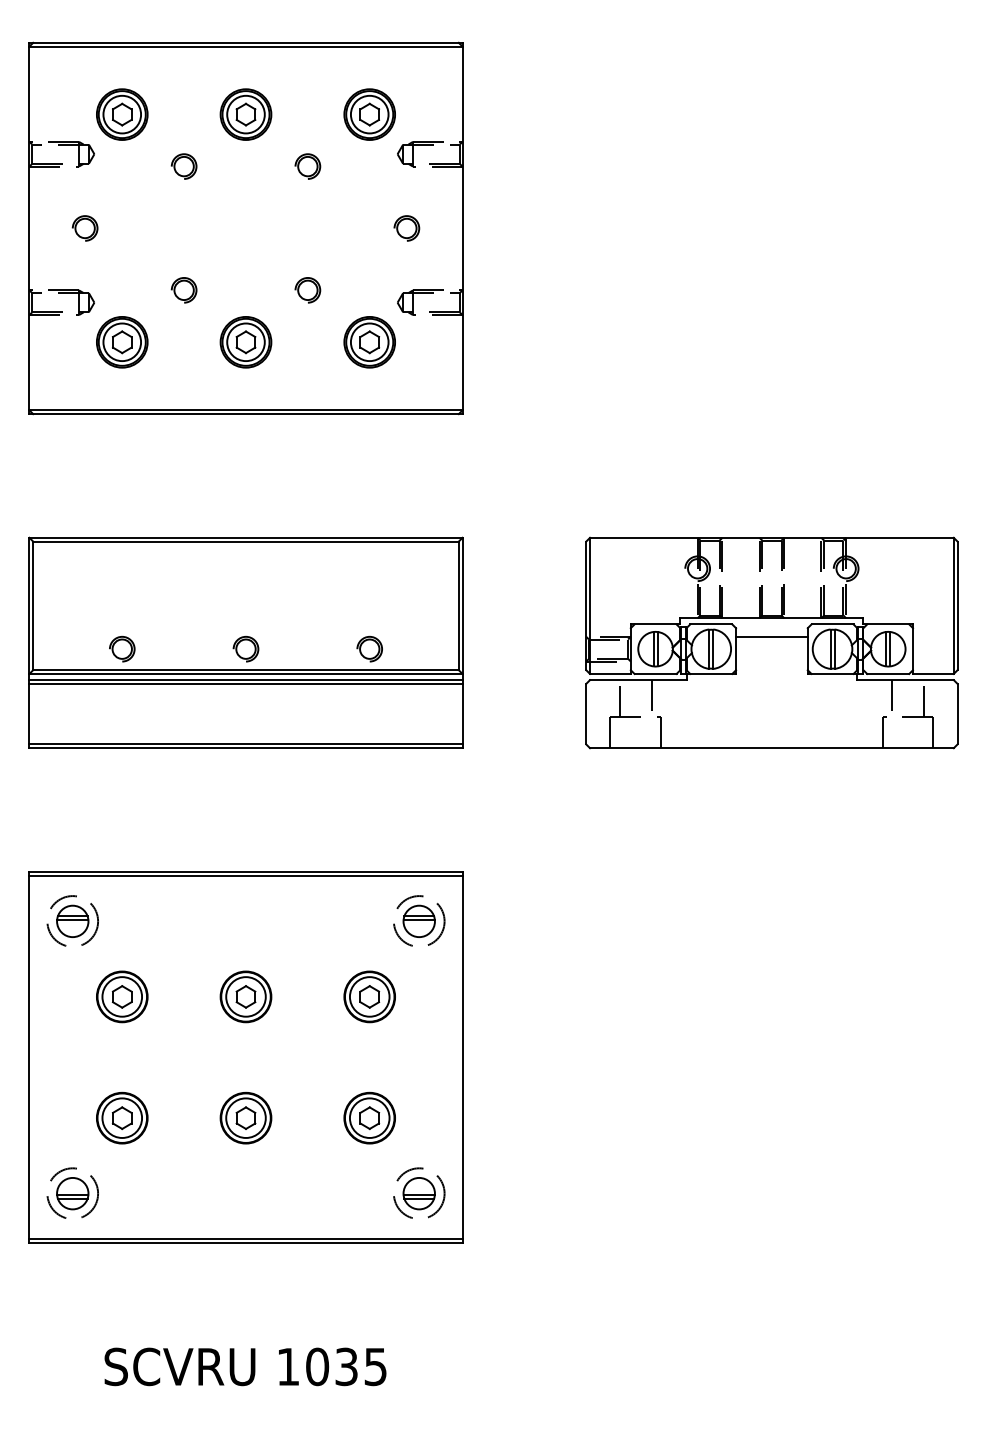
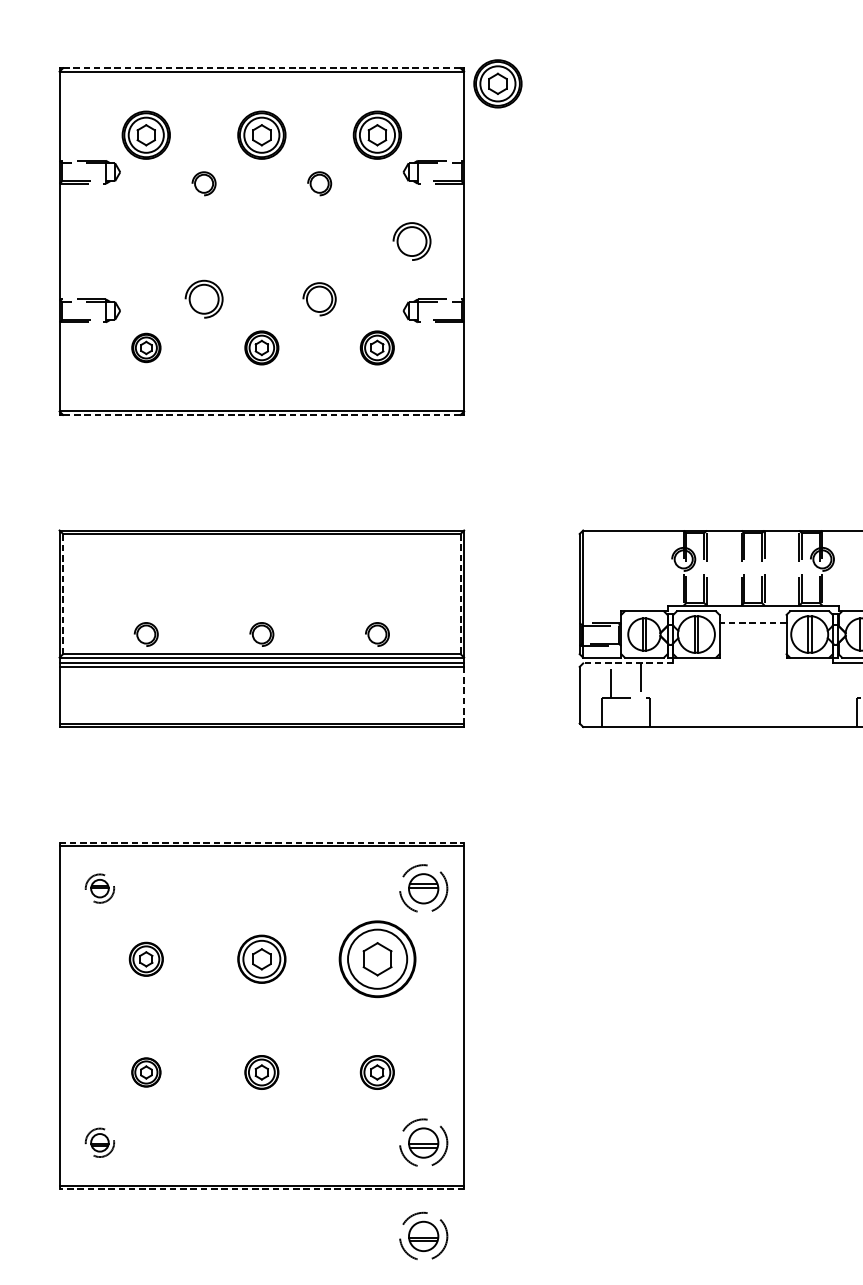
line: (246, 42) -> (262, 67), solid -> dashed
part: (498, 59) -> (497, 83), added
part: (84, 228) -> (111, 241), removed
part: (406, 228) -> (411, 241), size x1.6
part: (183, 290) -> (203, 299), size x1.6
part: (307, 290) -> (319, 299), size x1.4
part: (122, 342) -> (146, 348), size x0.6
part: (245, 342) -> (261, 348), size x0.7
part: (369, 342) -> (377, 348), size x0.7
line: (246, 414) -> (262, 415), solid -> dashed
line: (33, 605) -> (63, 593), solid -> dashed
line: (458, 606) -> (460, 594), solid -> dashed
line: (771, 636) -> (752, 622), solid -> dashed
line: (637, 680) -> (627, 663), solid -> dashed
line: (462, 714) -> (464, 695), solid -> dashed
line: (246, 871) -> (262, 842), solid -> dashed
part: (72, 920) -> (99, 887), size x0.6
part: (122, 996) -> (146, 958), size x0.7
part: (369, 996) -> (377, 958), size x1.6
part: (122, 1117) -> (146, 1071), size x0.6
part: (245, 1117) -> (261, 1071), size x0.7
part: (369, 1117) -> (377, 1071), size x0.7
part: (72, 1192) -> (99, 1141), size x0.6
line: (246, 1243) -> (262, 1189), solid -> dashed
part: (419, 1292) -> (423, 1235), added

